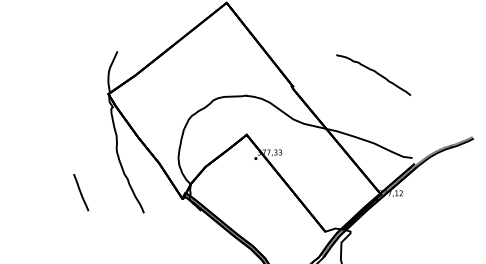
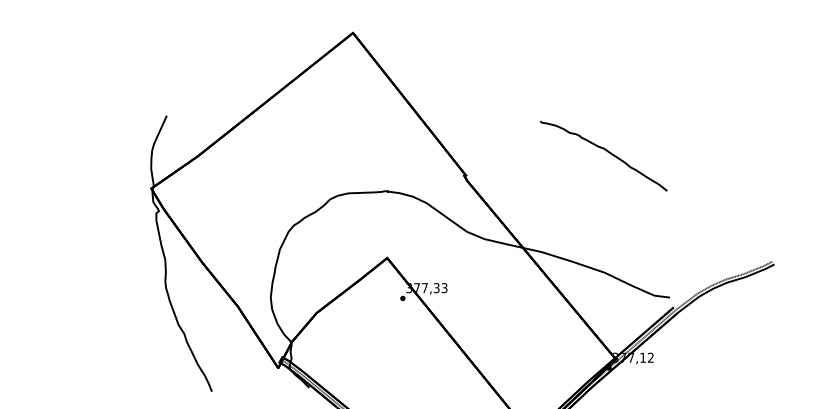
line: (81, 192) -> (105, 356), removed

